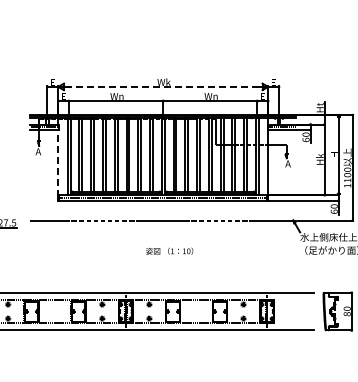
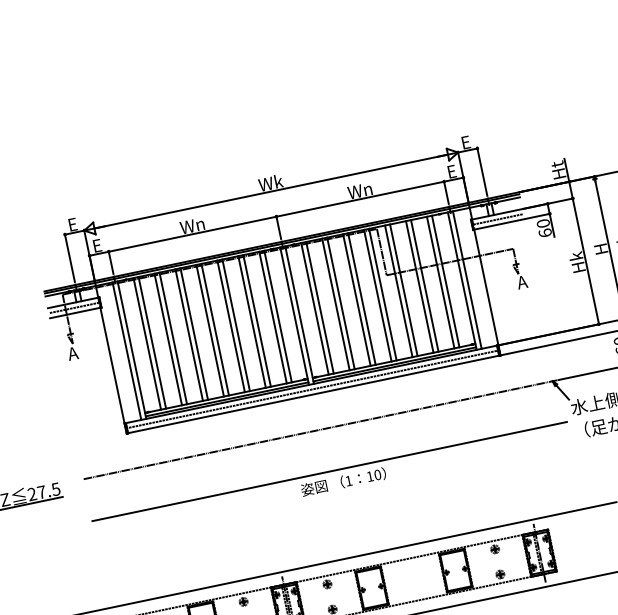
line: (163, 86) -> (271, 190), dashed -> solid
line: (58, 162) -> (112, 365), dashed -> solid
line: (163, 244) -> (330, 472), added

